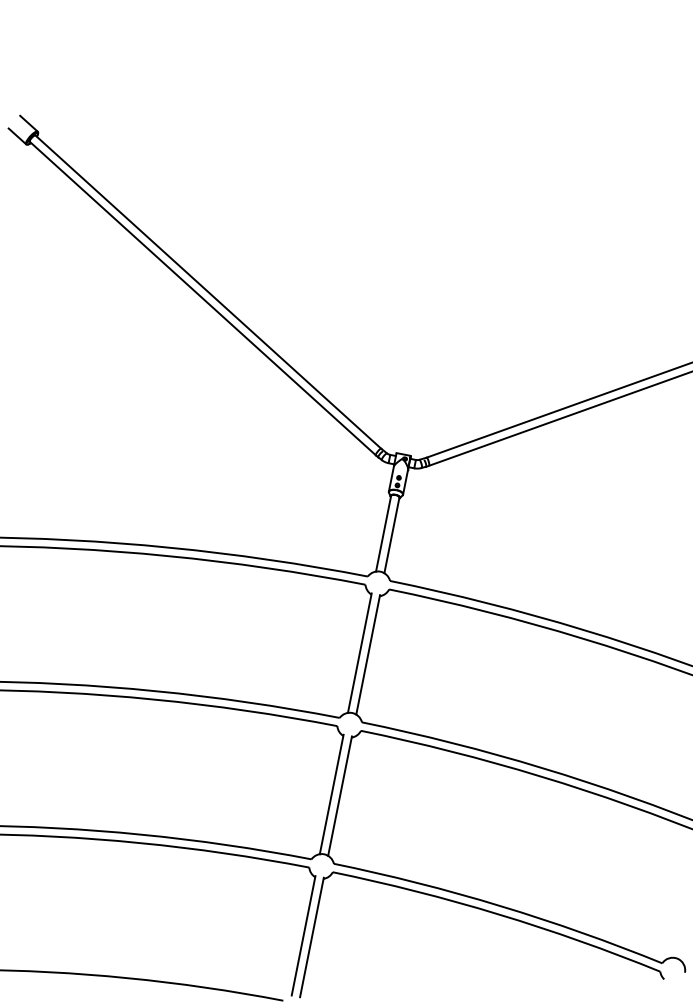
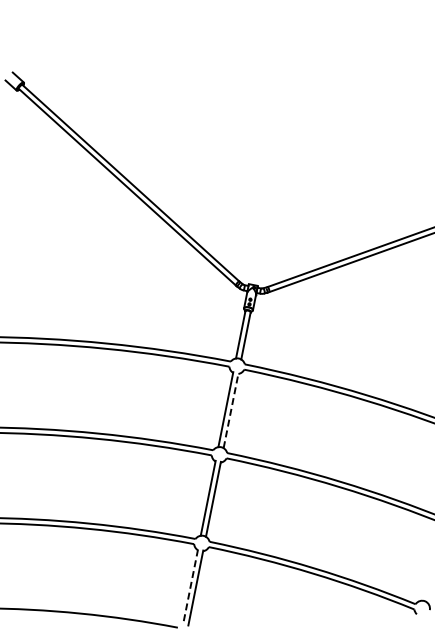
line: (368, 654) -> (231, 410), solid -> dashed
line: (303, 936) -> (190, 587), solid -> dashed

